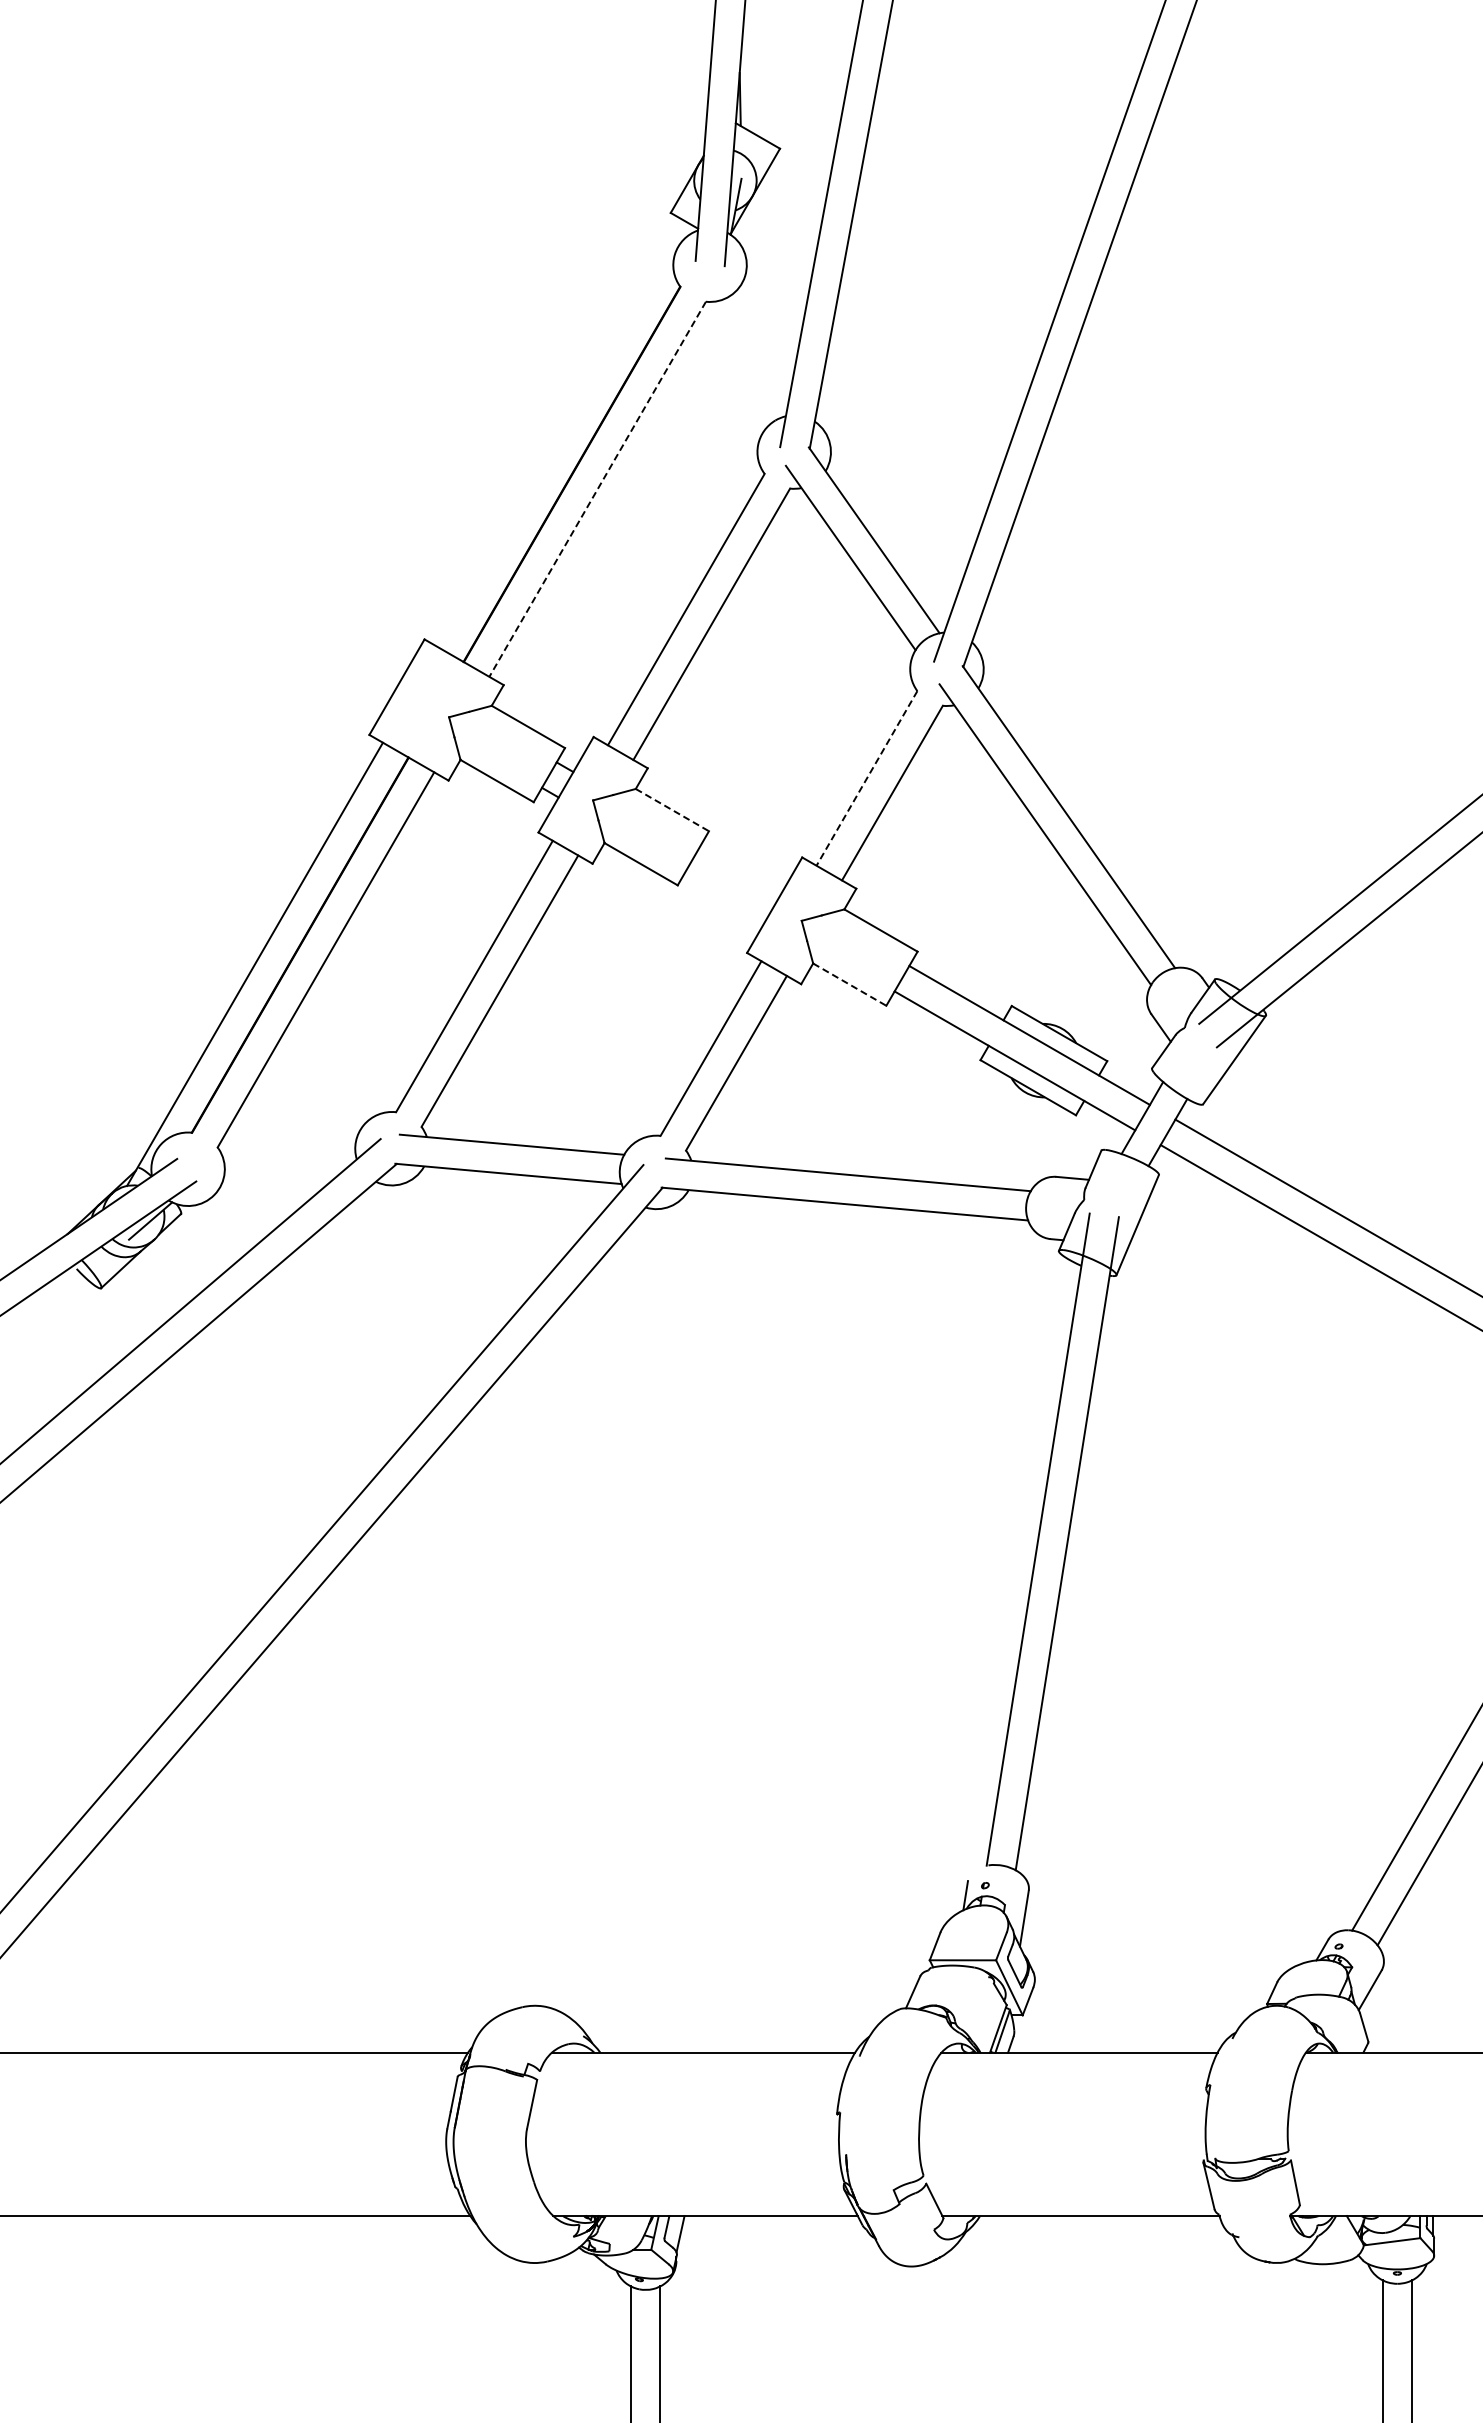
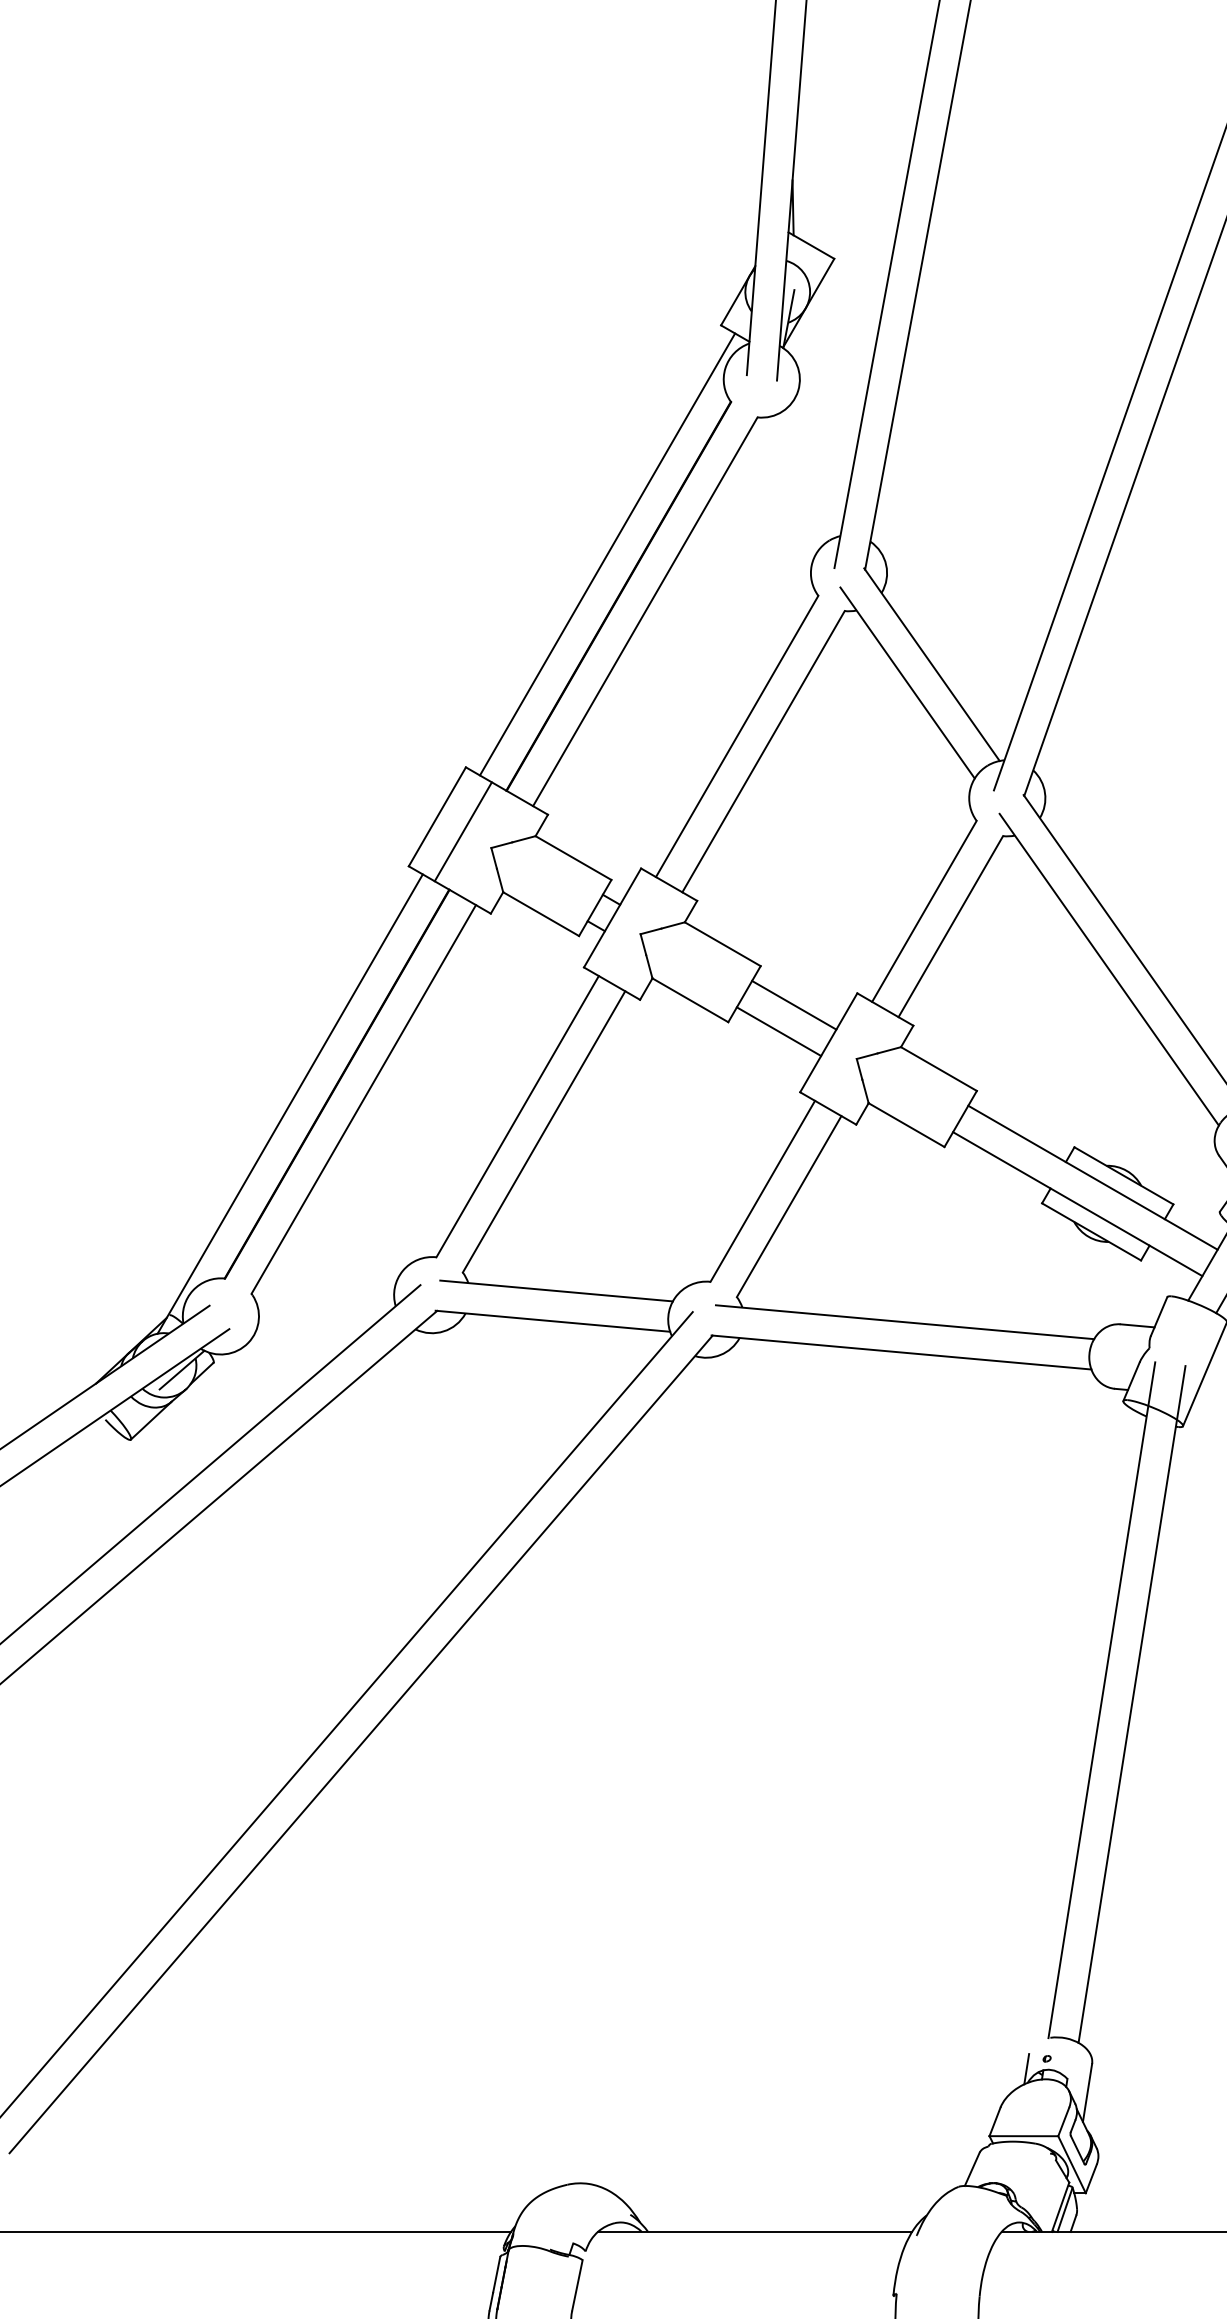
line: (561, 433) -> (607, 553), added
line: (597, 489) -> (645, 611), dashed -> solid
line: (421, 701) -> (462, 831), added
line: (866, 778) -> (923, 911), dashed -> solid
line: (672, 810) -> (722, 944), dashed -> solid
line: (741, 868) -> (794, 1004), added
line: (726, 894) -> (778, 1031), added
line: (850, 984) -> (907, 1124), dashed -> solid

